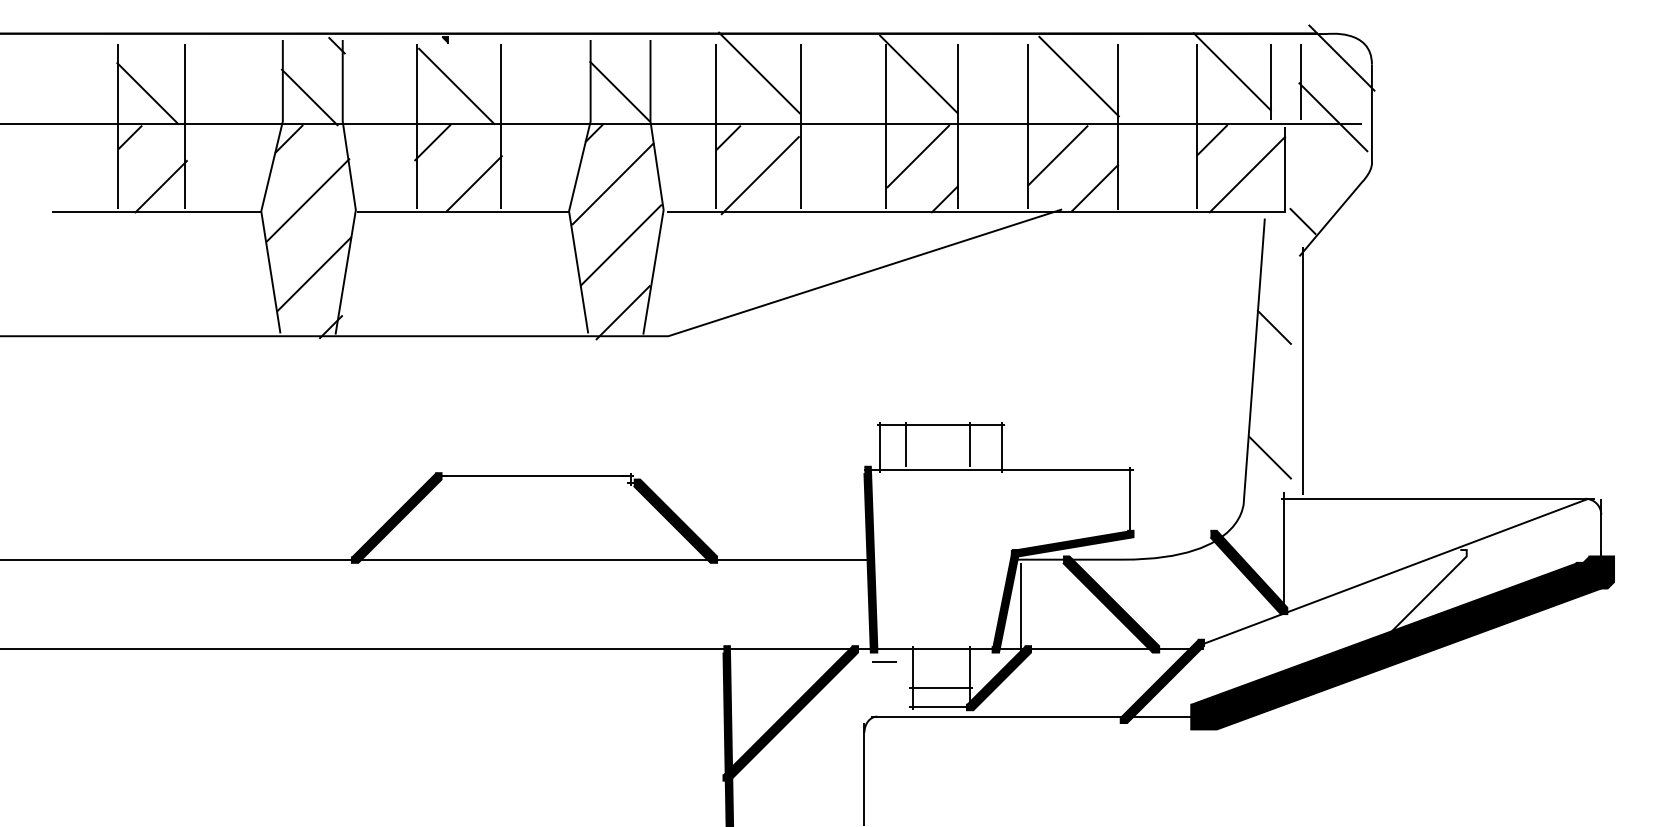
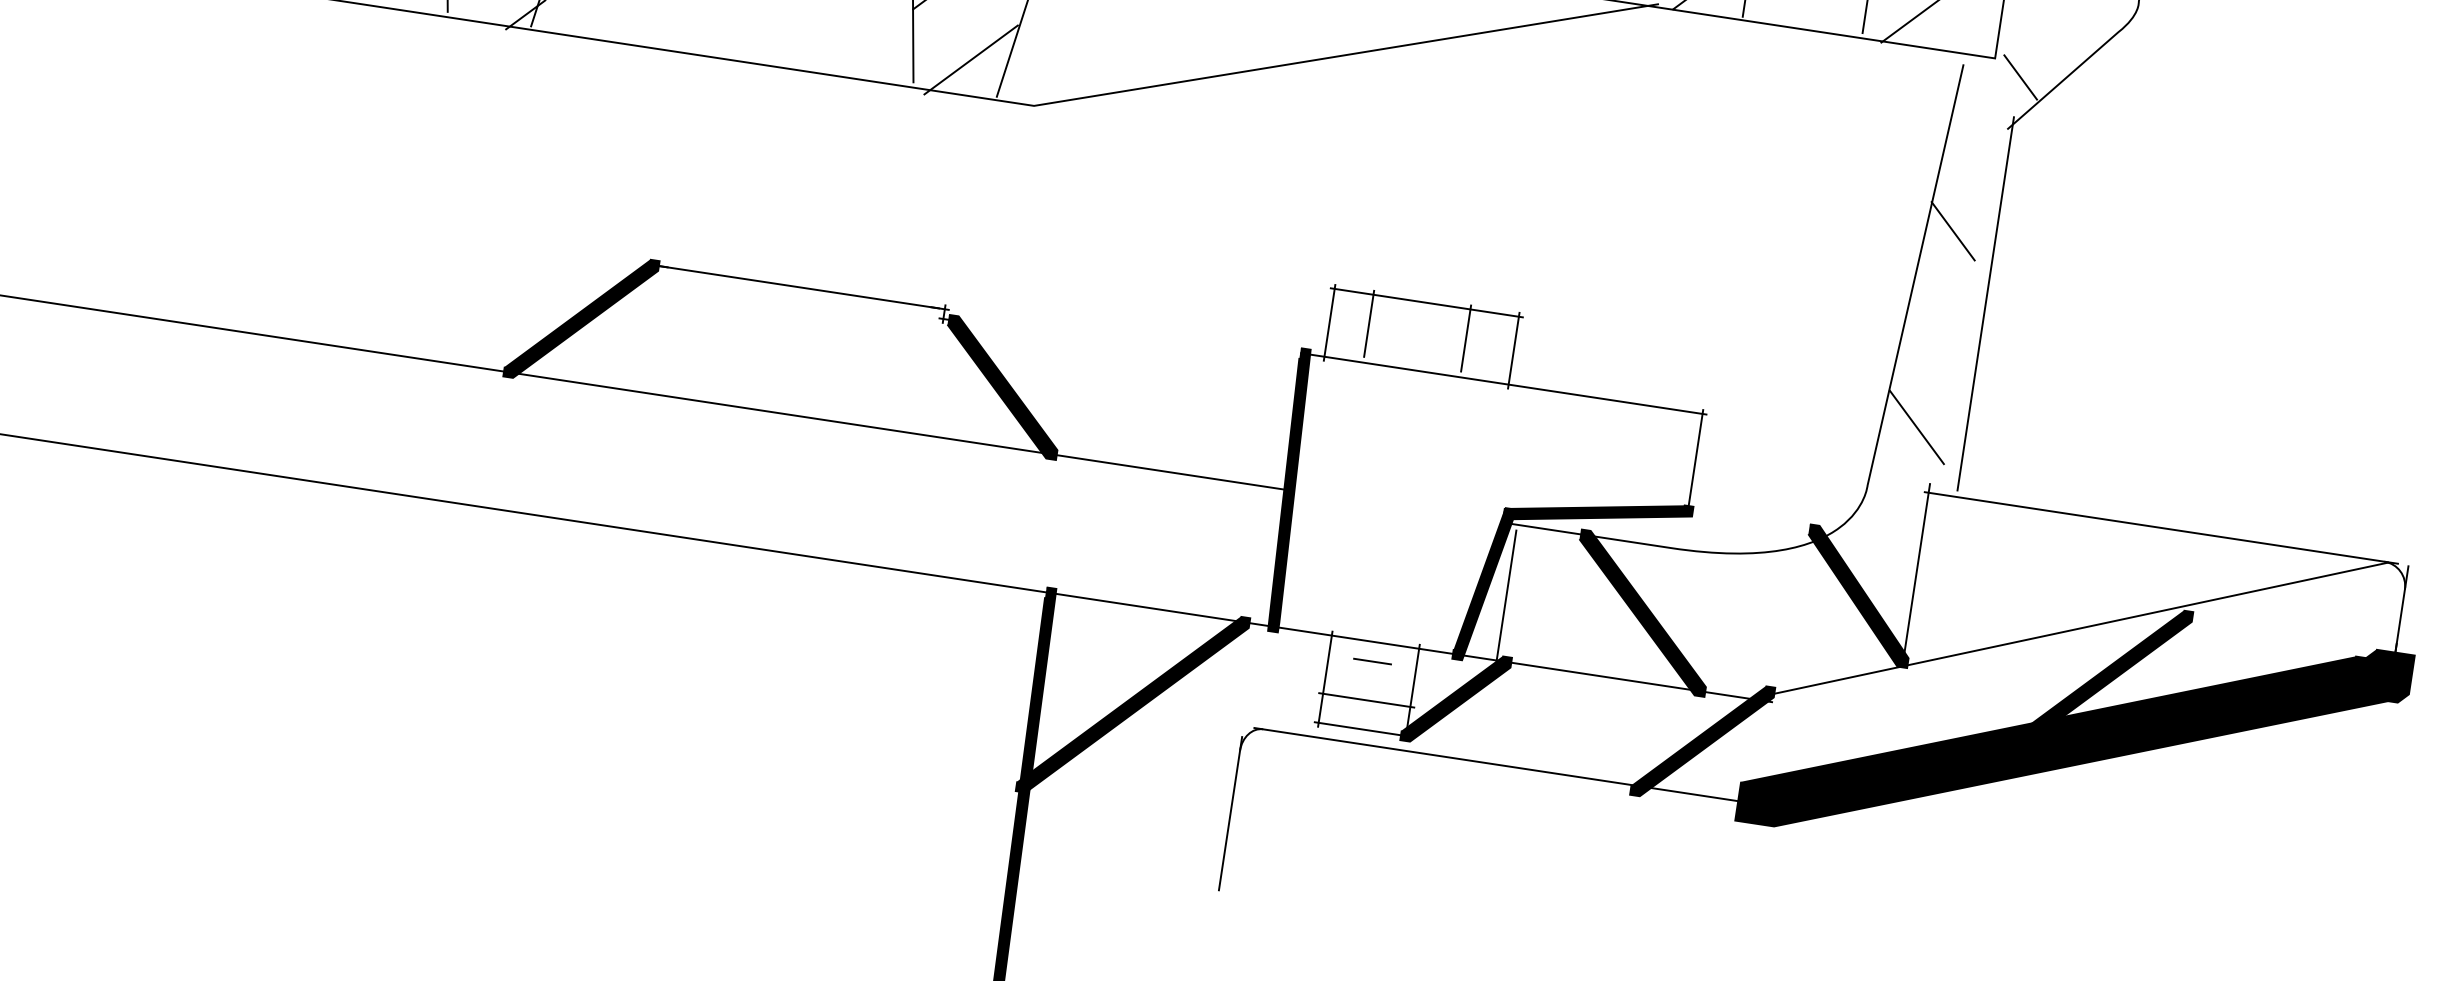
fill: (1405, 610) -> (2086, 689), added
line: (884, 661) -> (1372, 660), moved

